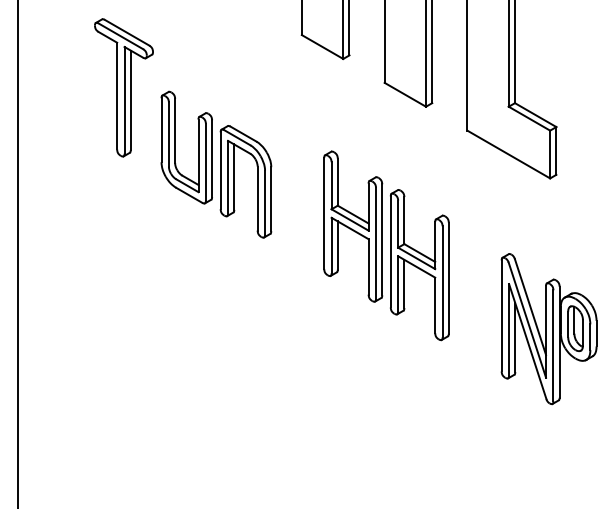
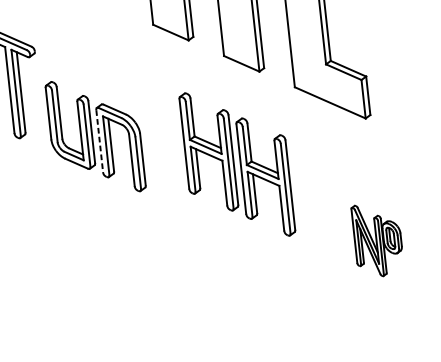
line: (220, 171) -> (99, 141), solid -> dashed
part: (386, 245) -> (237, 164), moved
part: (548, 329) -> (377, 240), size x0.6

